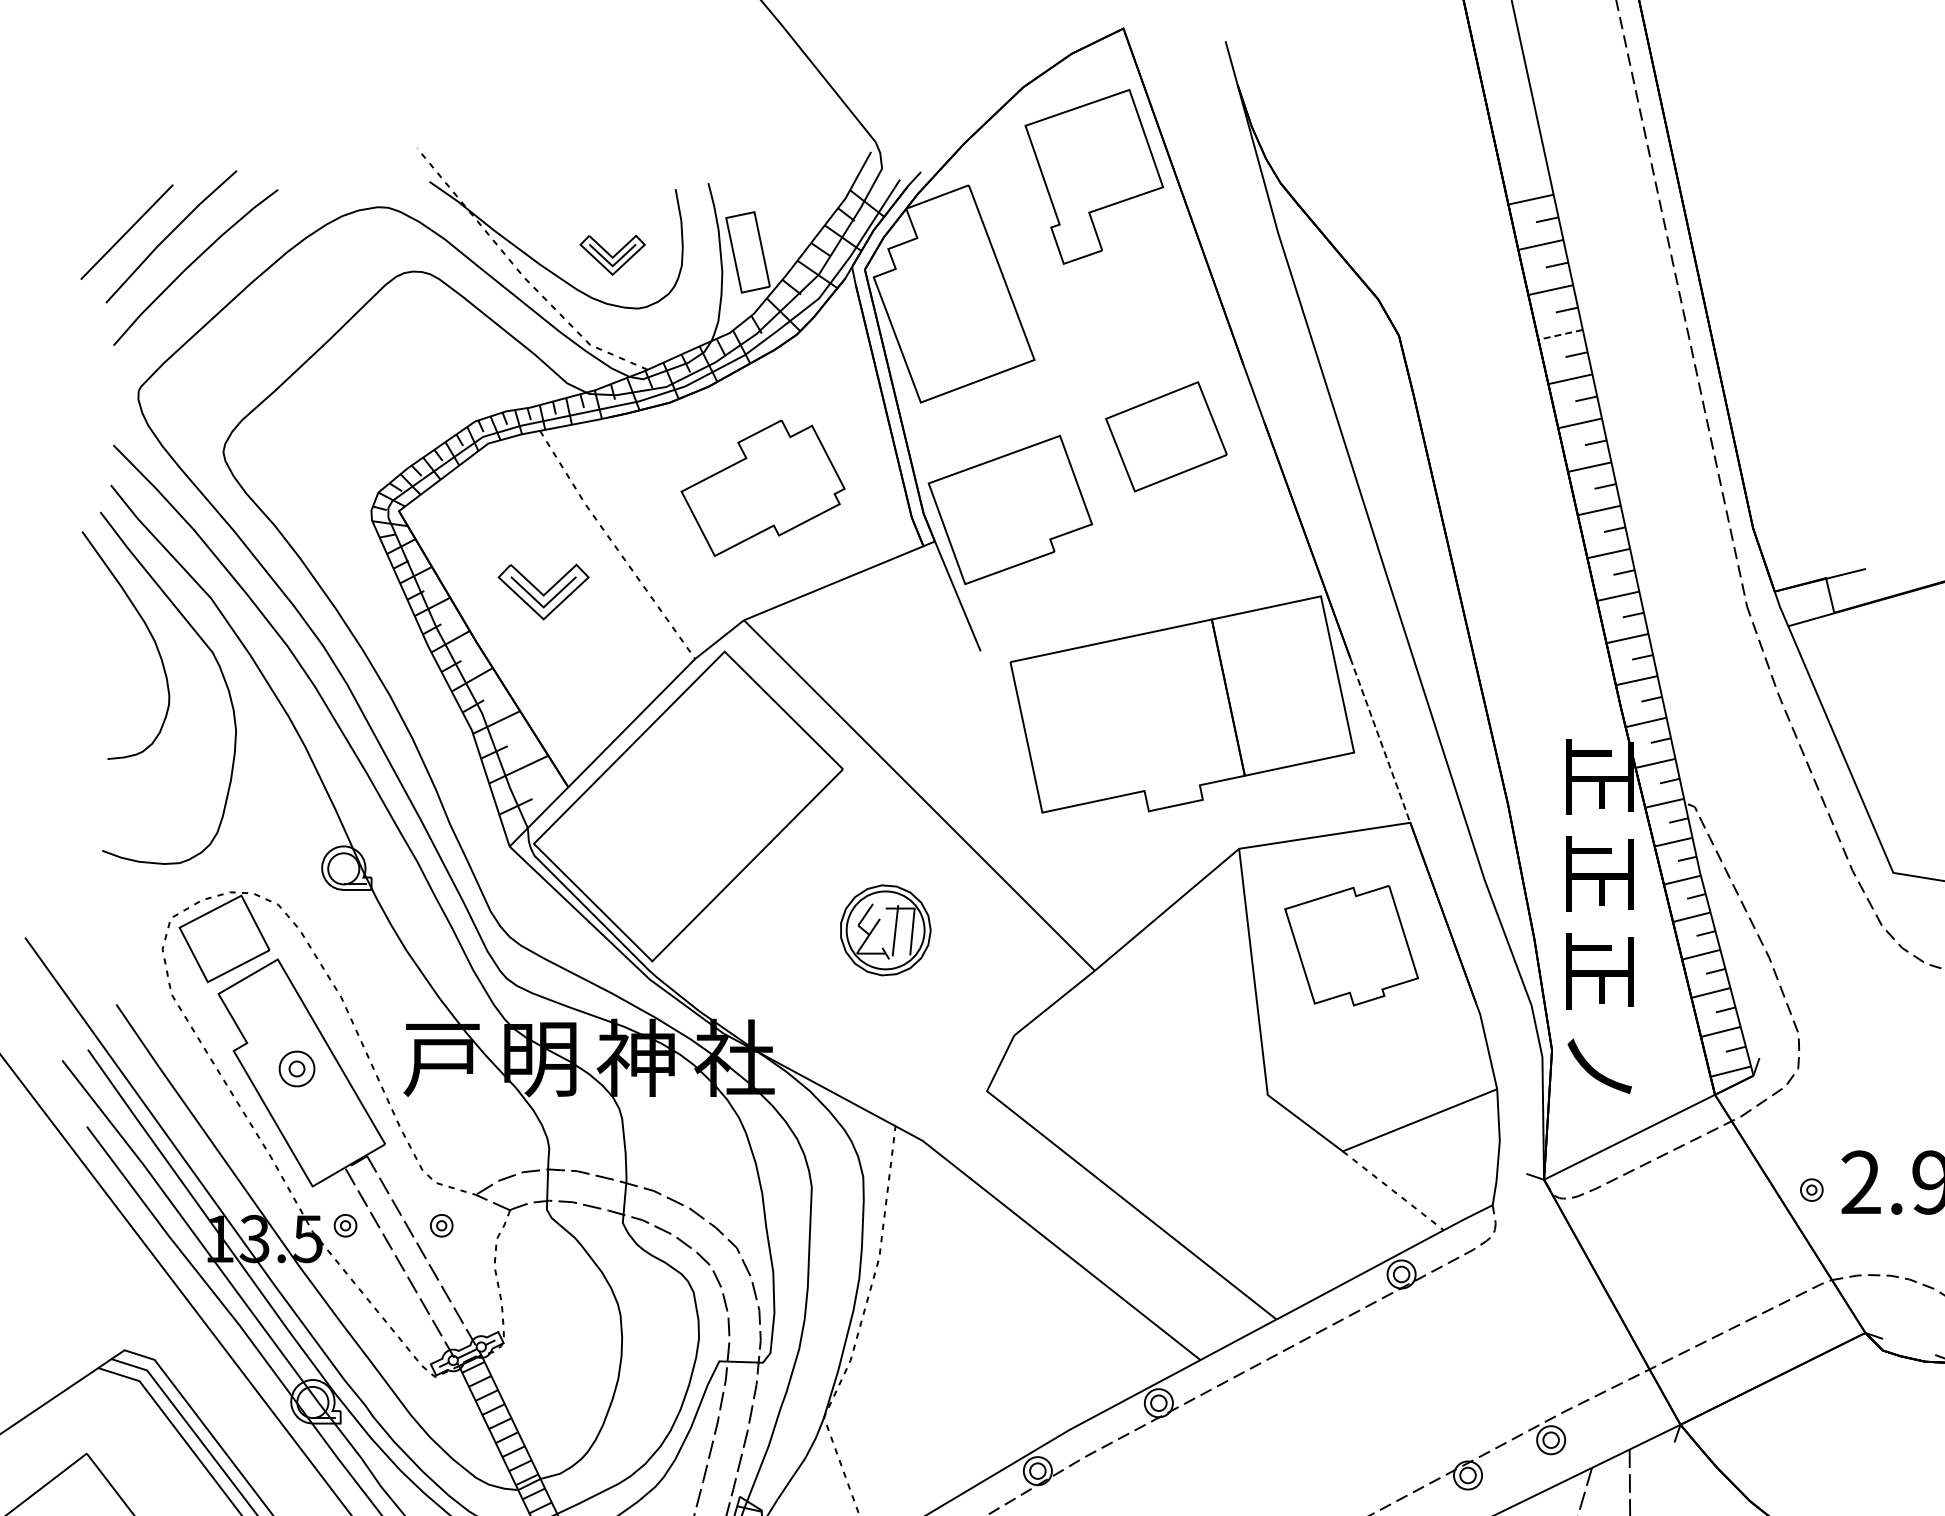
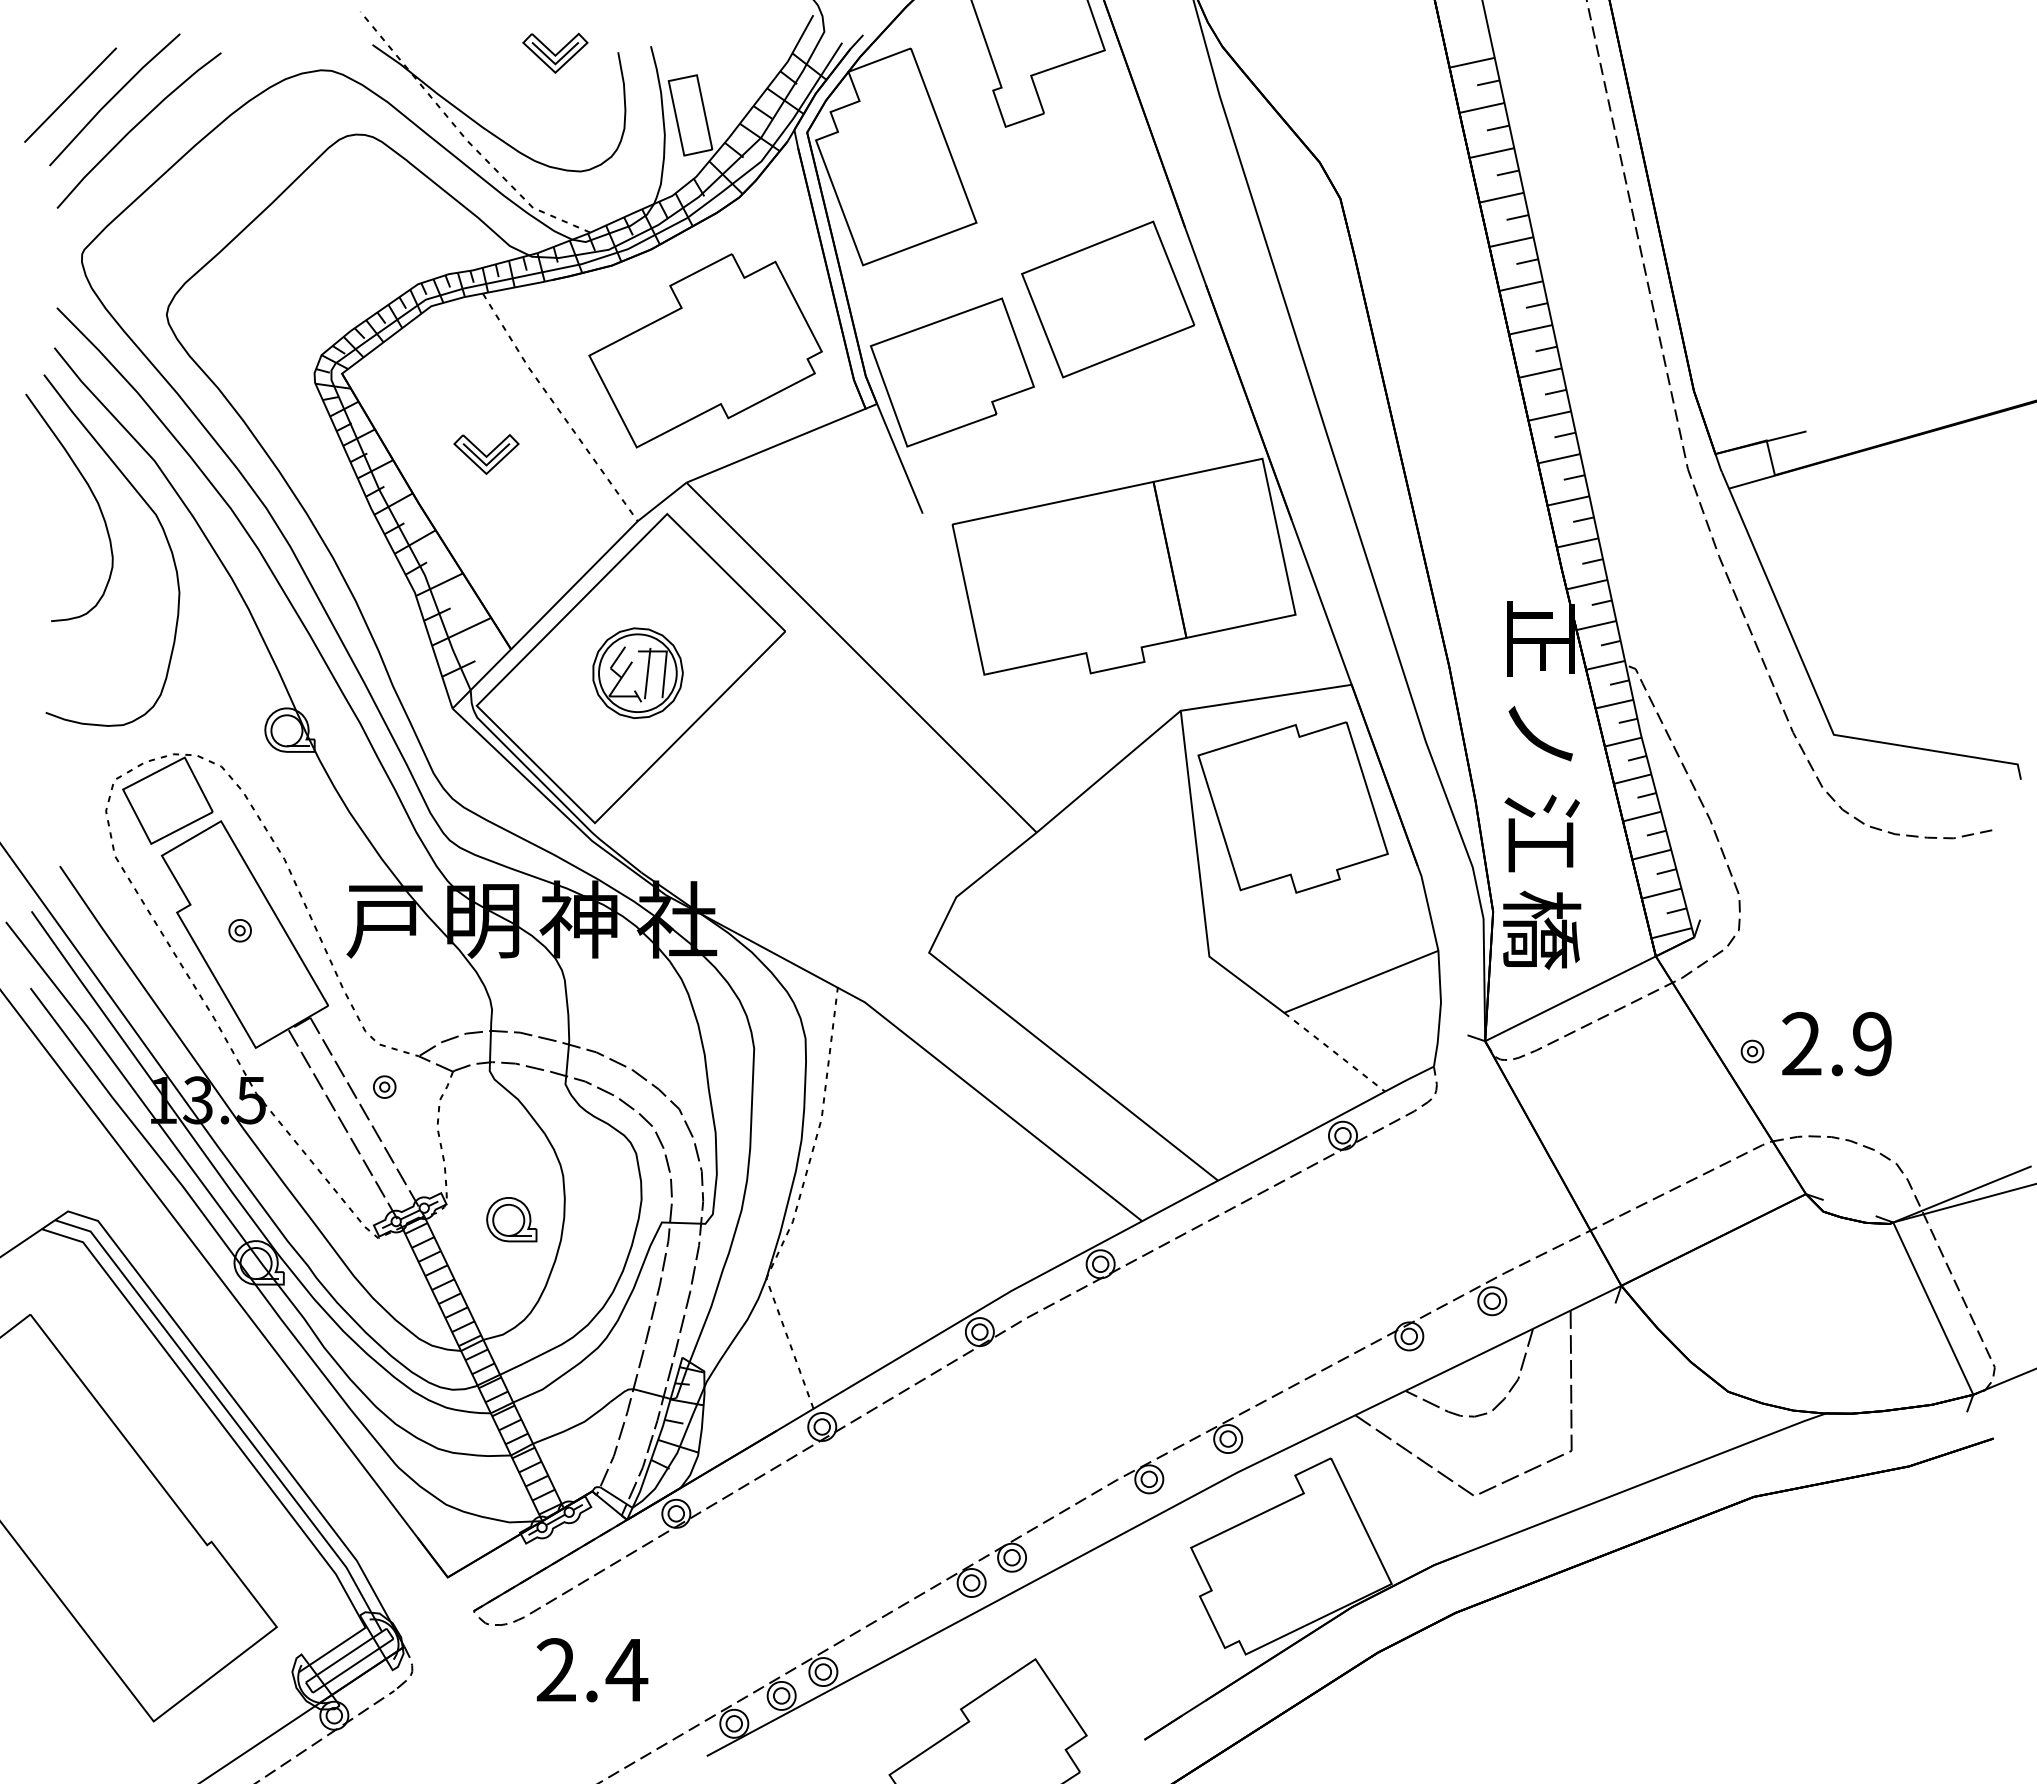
part: (612, 254) -> (555, 52), moved
line: (1560, 334) -> (1501, 197), dashed -> solid
part: (1166, 436) -> (1108, 299), size x1.43
part: (763, 487) -> (705, 350), size x1.43
part: (543, 592) -> (486, 454), size x0.71
line: (1380, 741) -> (1321, 603), dashed -> solid
text: (1599, 873) -> (1540, 735), 正 -> ノ
part: (885, 930) -> (637, 673), moved
part: (1351, 945) -> (1292, 807), size x1.43
text: (1600, 971) -> (1541, 833), 正 -> 江
text: (1601, 1067) -> (1542, 929), ノ -> 橋
part: (296, 1068) -> (239, 930), size x0.62
part: (345, 1225) -> (288, 1086), removed
part: (568, 1358) -> (511, 1219), added

